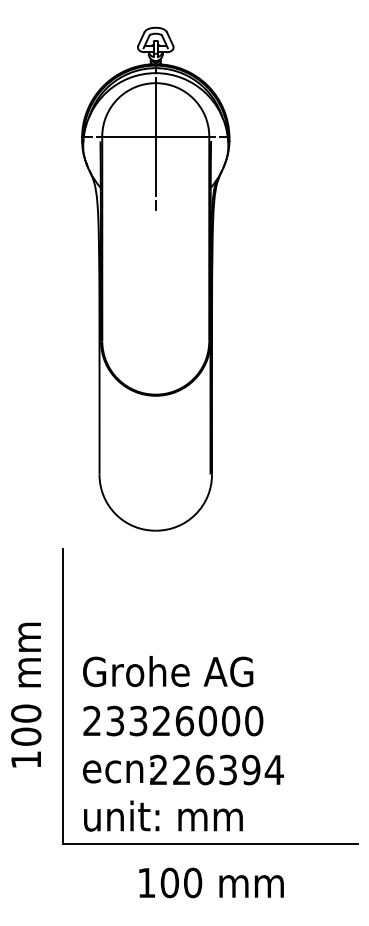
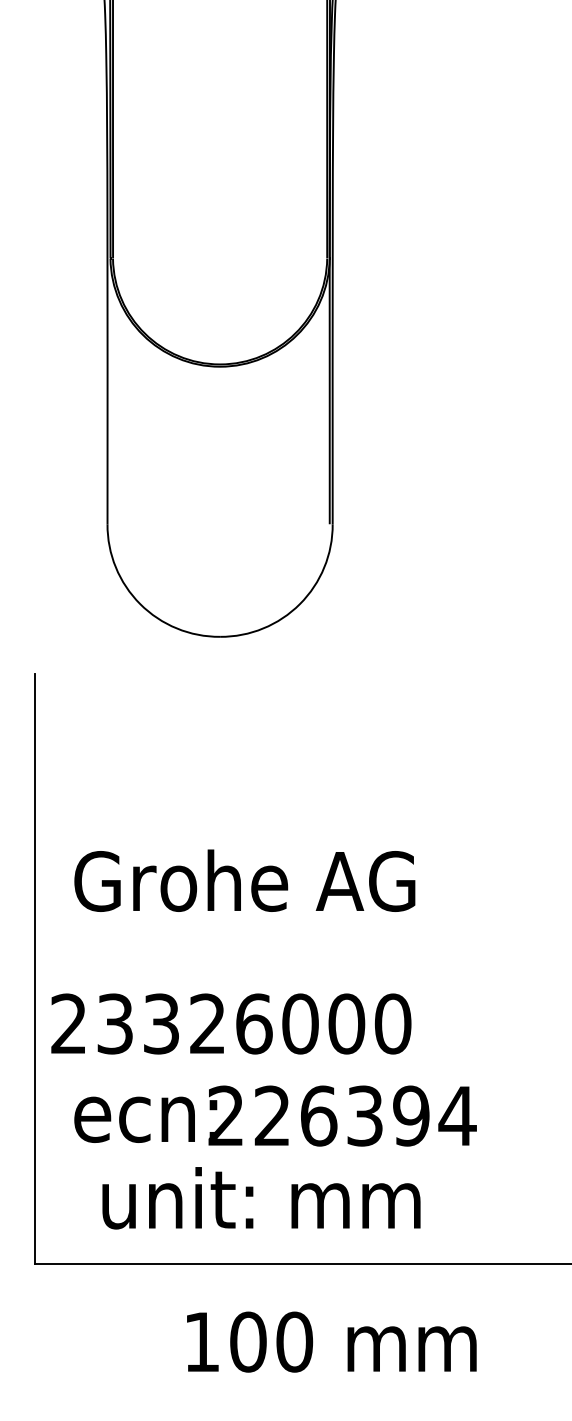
text: (168, 671) -> (245, 880), moved
text: (173, 720) -> (231, 1022), moved
text: (163, 815) -> (261, 1197), moved

